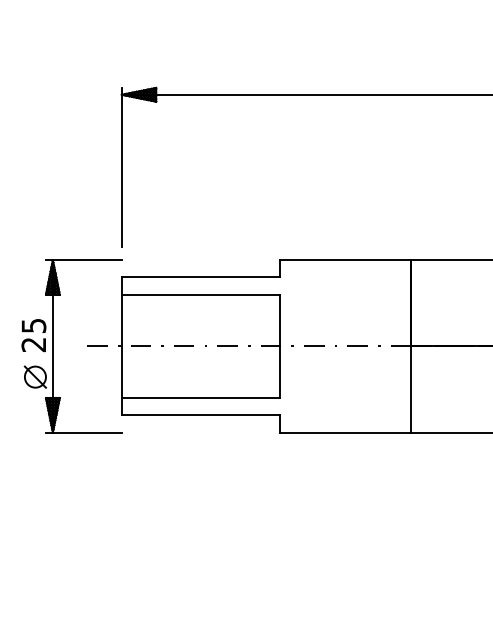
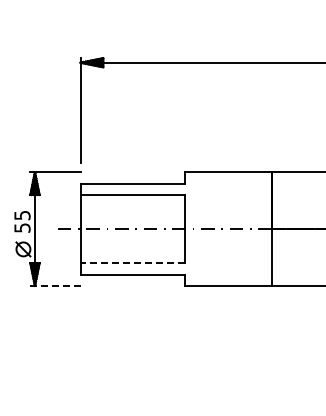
text: (34, 343) -> (22, 227), 25 -> 55
line: (200, 398) -> (132, 263), solid -> dashed
line: (83, 433) -> (55, 286), solid -> dashed

